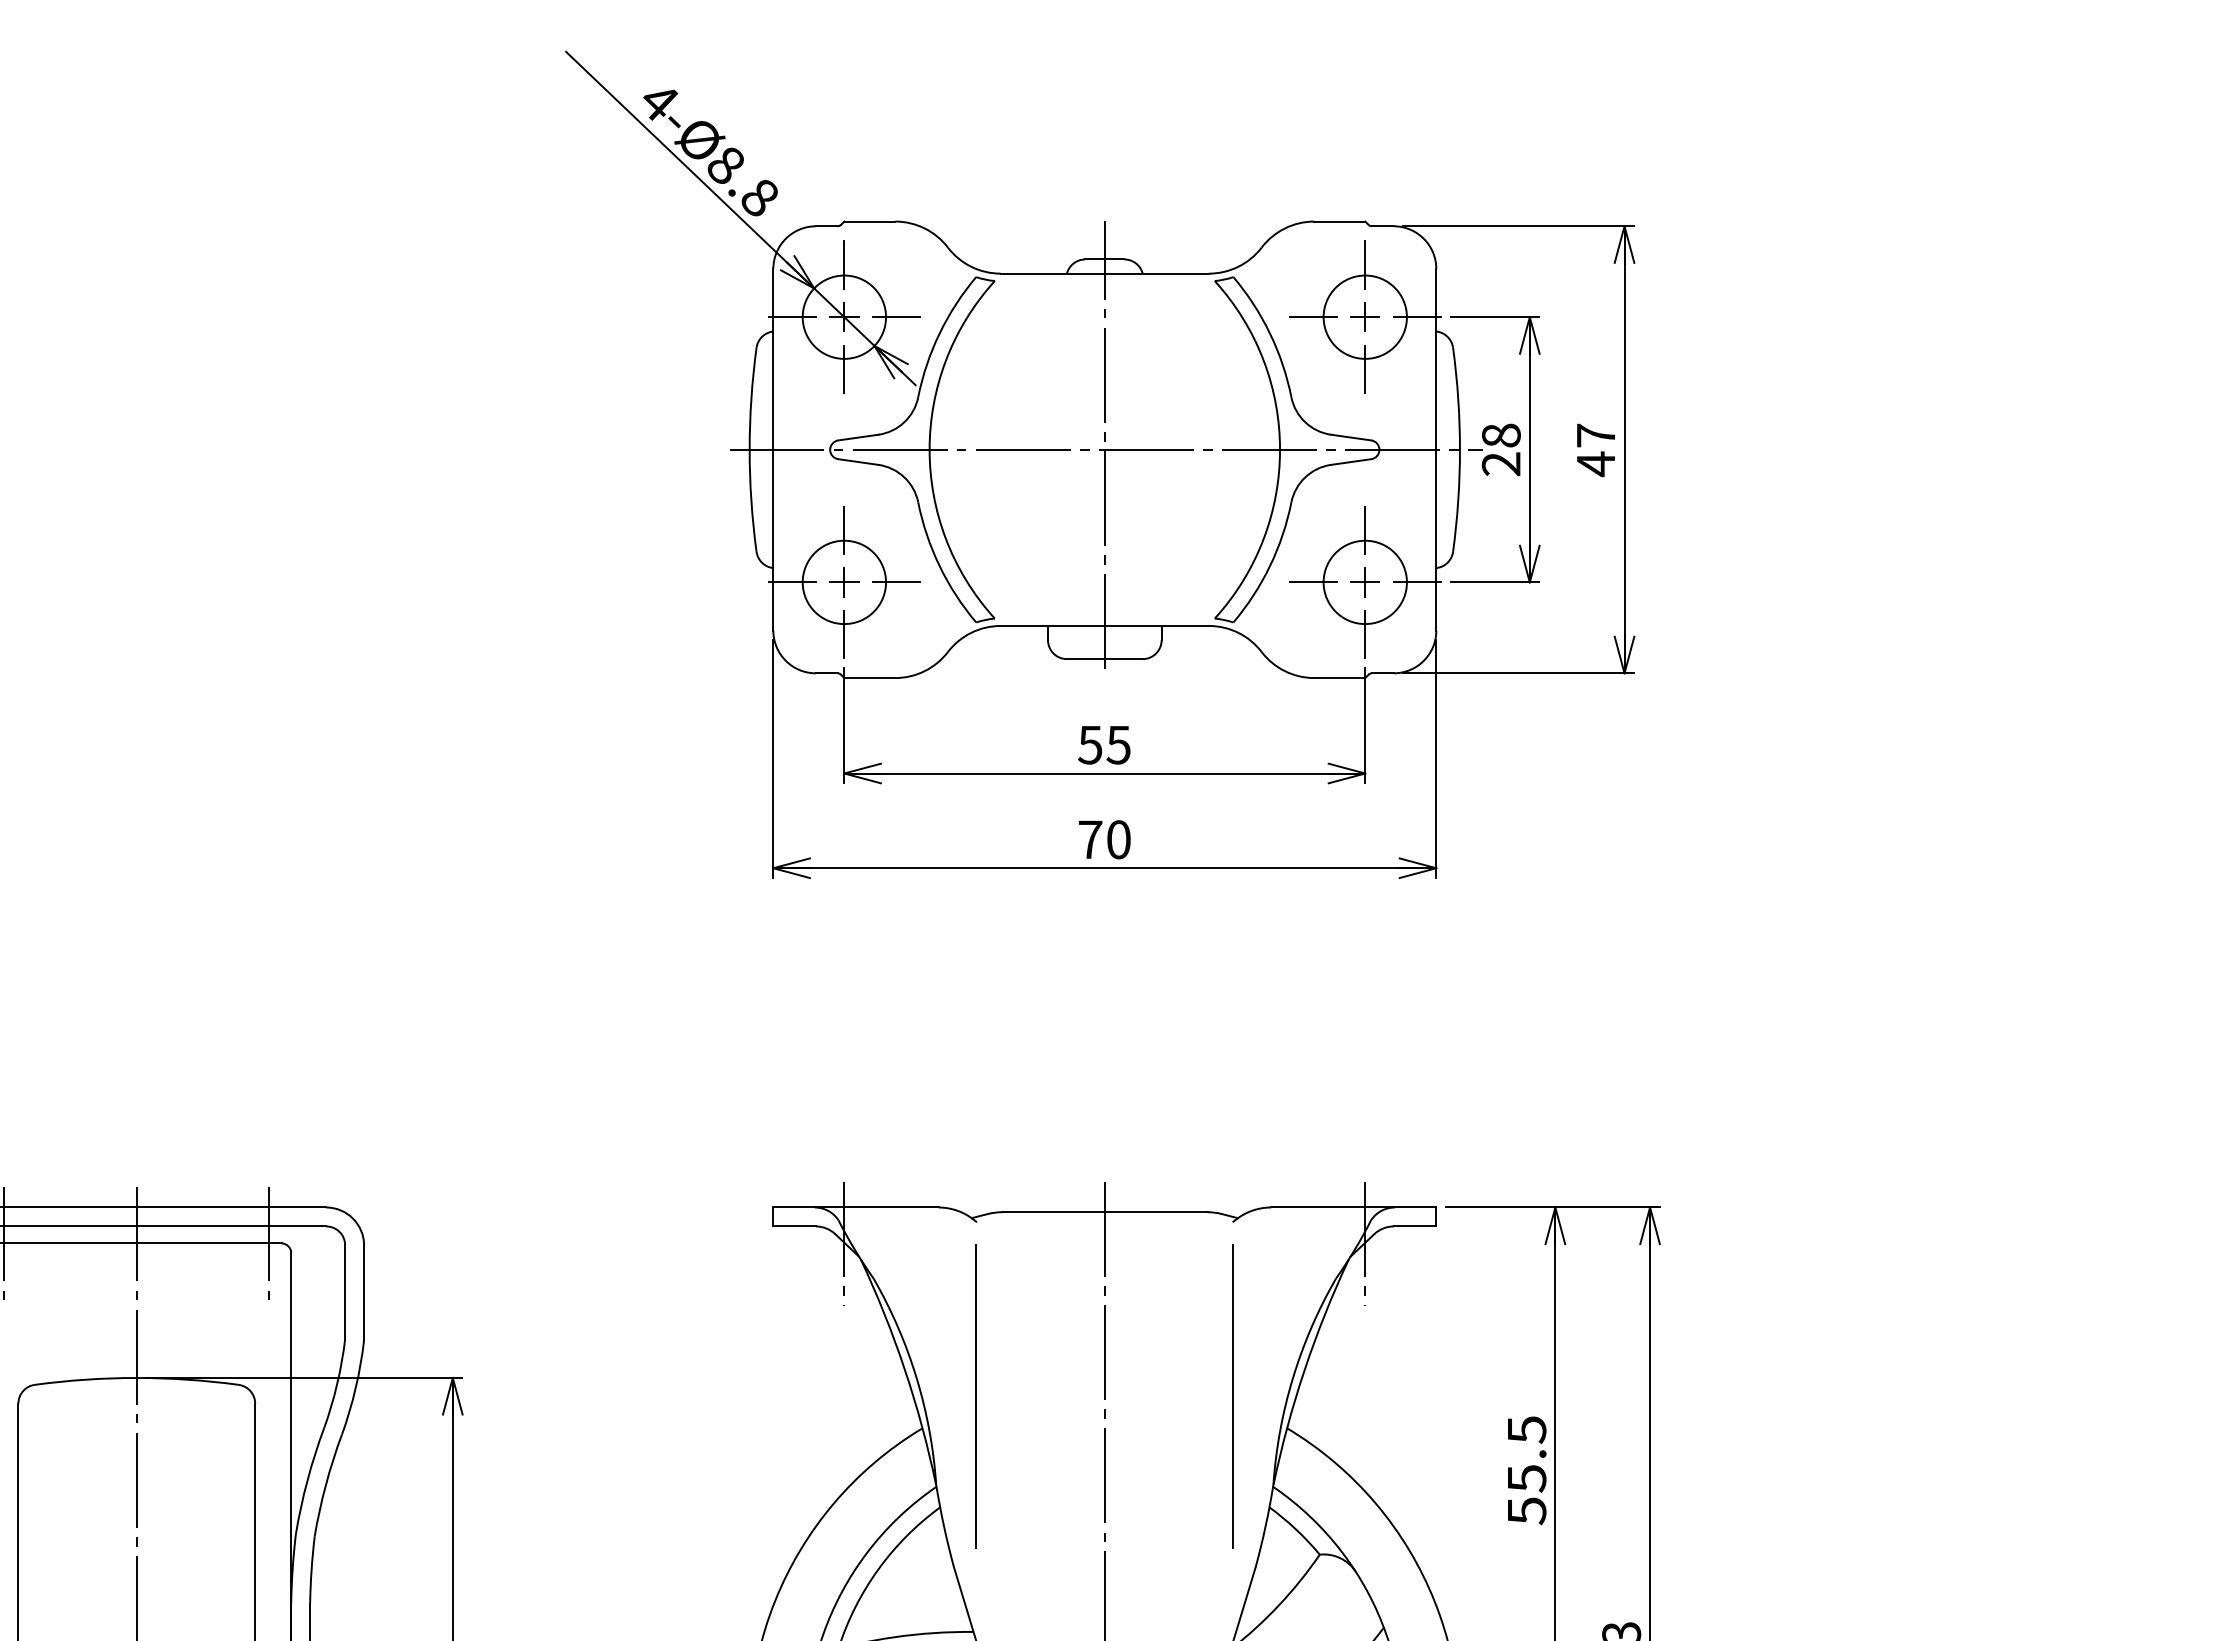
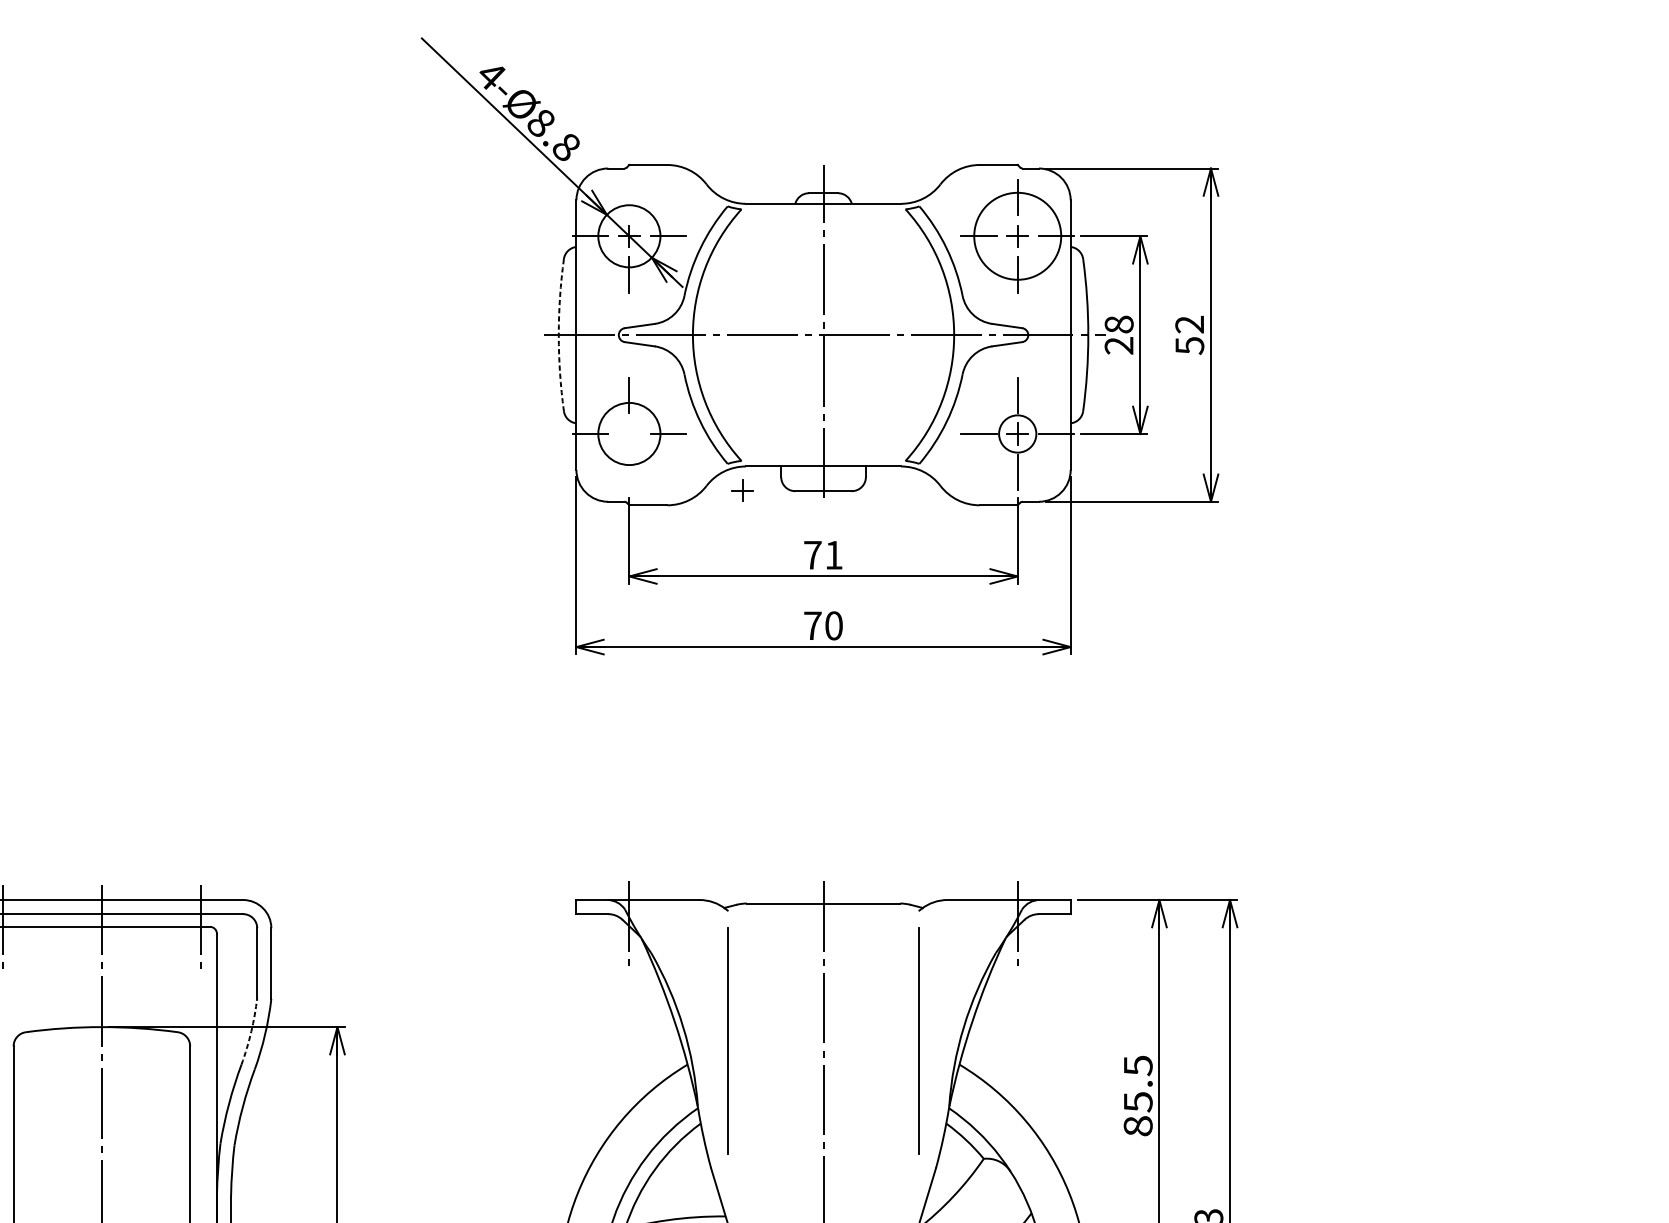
line: (844, 264) -> (629, 197), removed
circle: (1364, 316) -> (1017, 235), size x1.4
arc: (749, 449) -> (558, 334), solid -> dashed
text: (1595, 450) -> (1189, 335), 47 -> 52
part: (844, 582) -> (742, 490), moved
circle: (1364, 582) -> (1017, 434), size x0.6
line: (844, 634) -> (629, 472), removed
text: (1104, 745) -> (823, 555), 55 -> 71
arc: (337, 1384) -> (251, 1031), solid -> dashed
text: (1526, 1511) -> (1137, 1126), 55.5 -> 85.5

